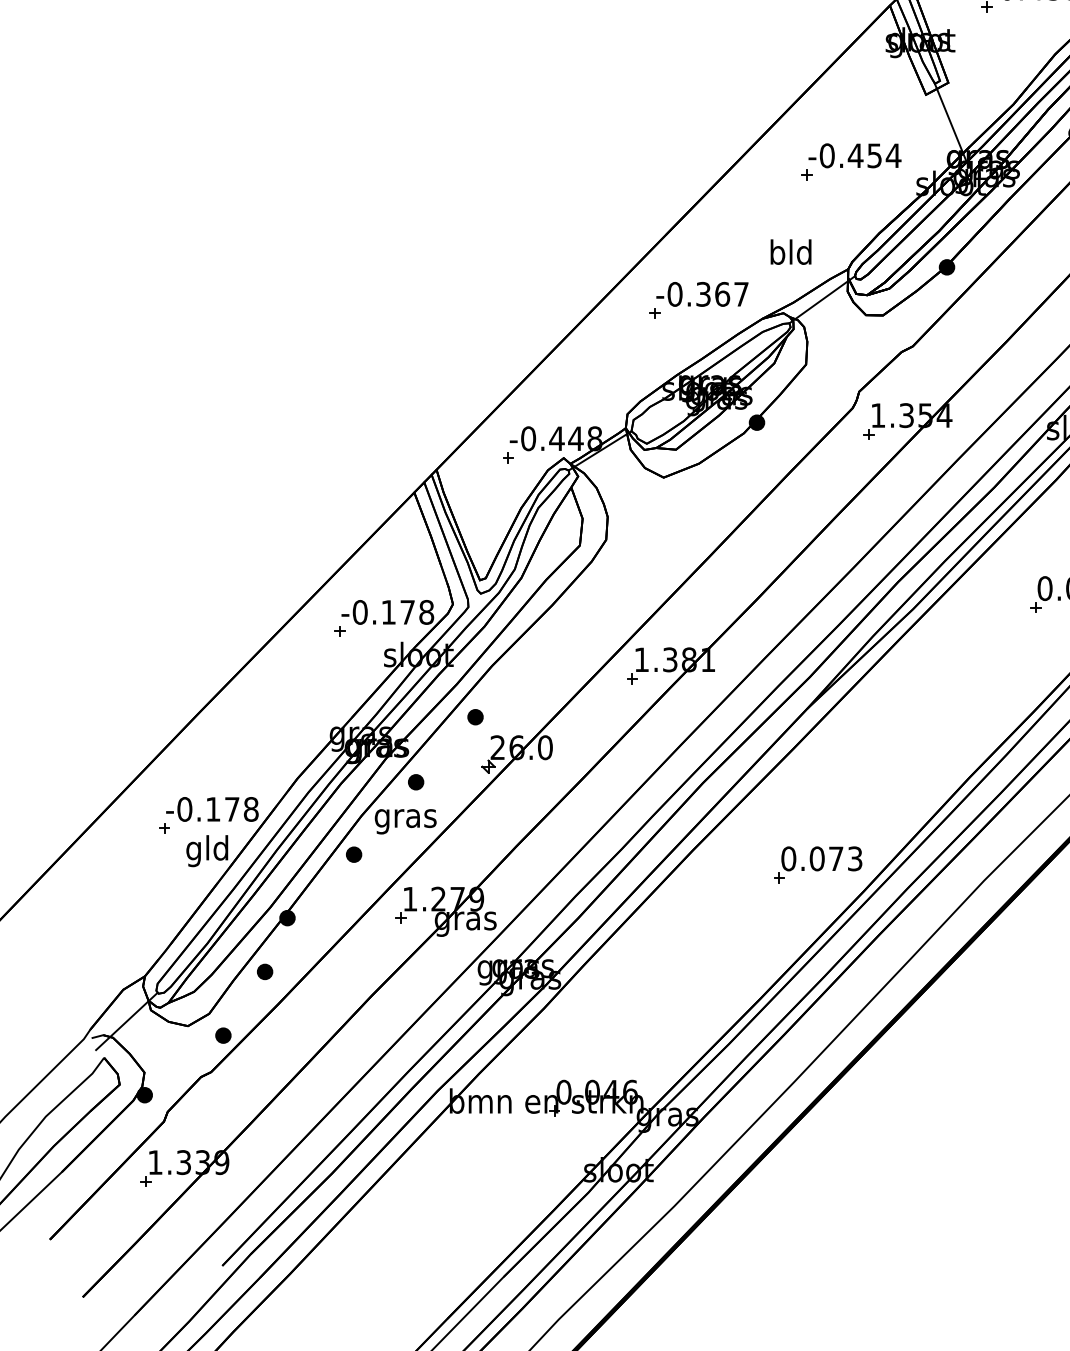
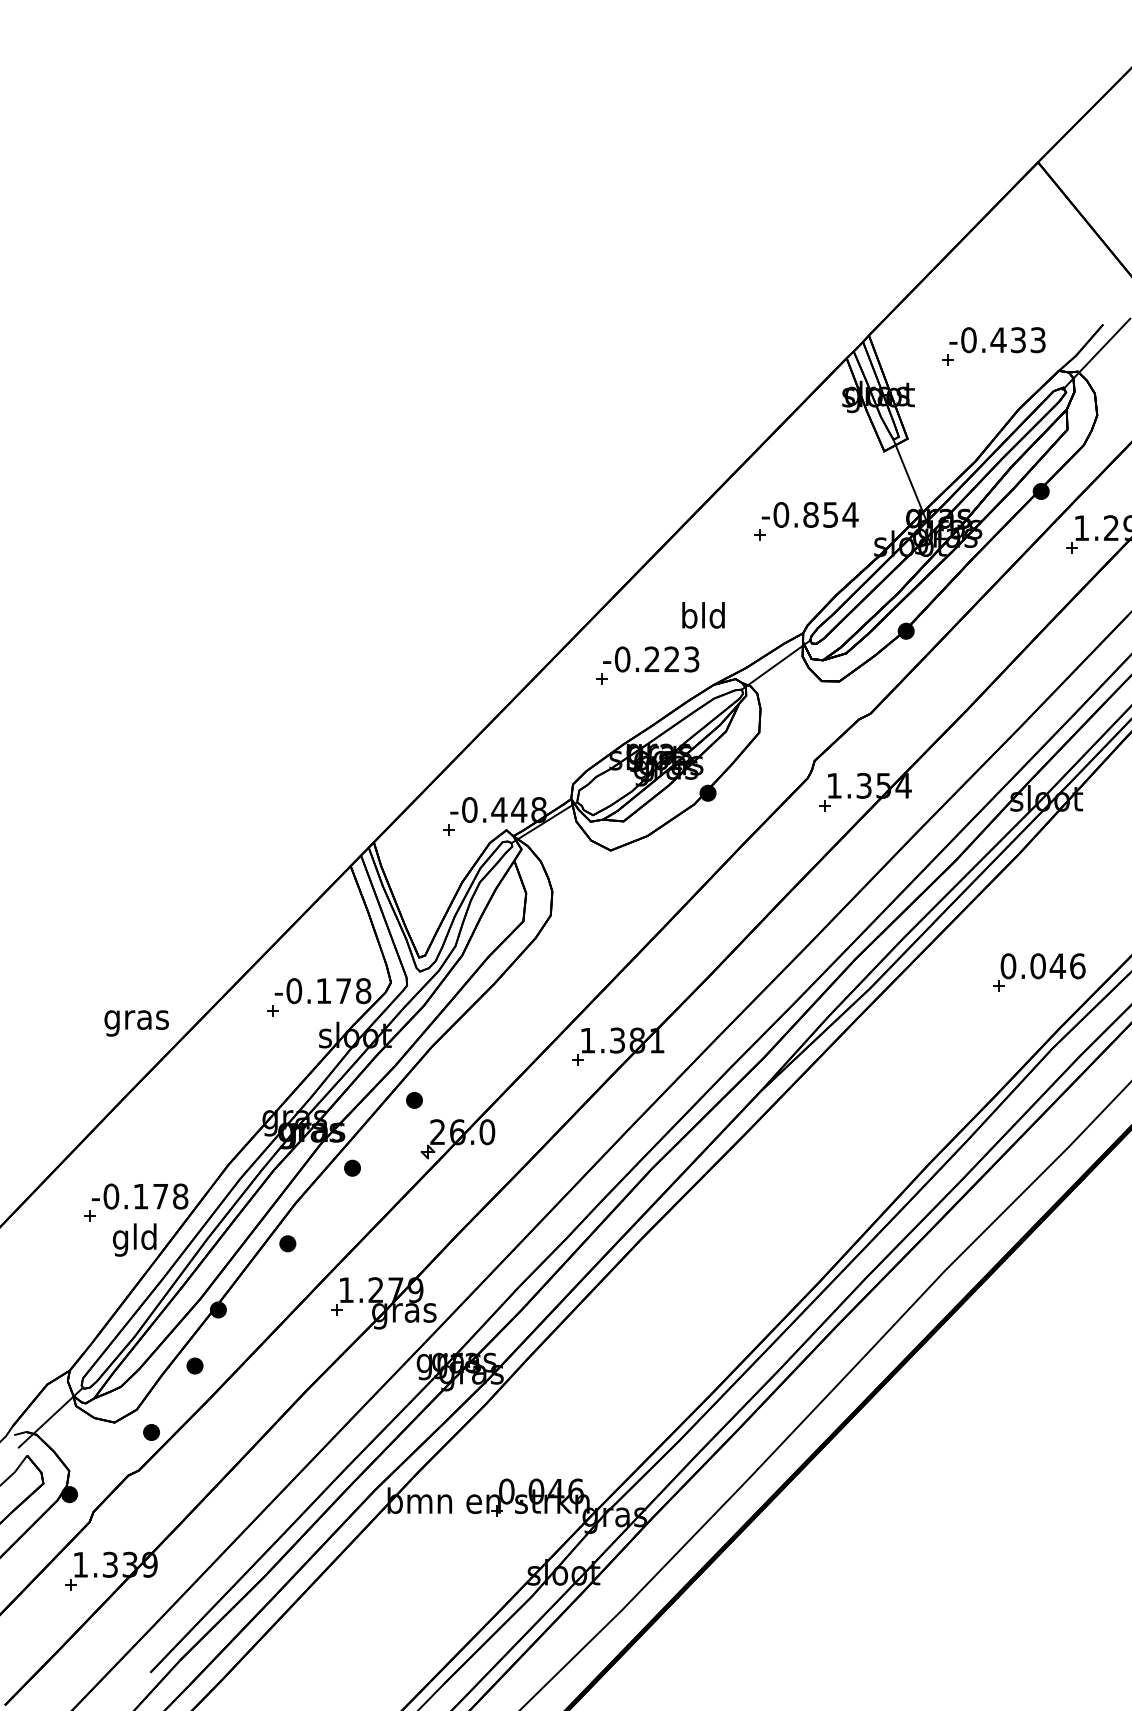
text: (855, 155) -> (810, 514), -0.454 -> -0.854
text: (791, 252) -> (703, 615), moved
text: (721, 294) -> (671, 659), -0.367 -> -0.223
text: (405, 821) -> (136, 1023), moved
part: (817, 864) -> (771, 1254), removed

